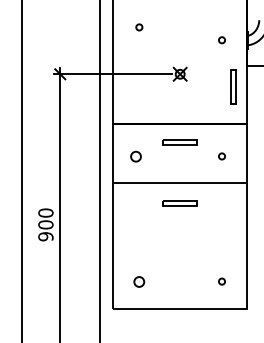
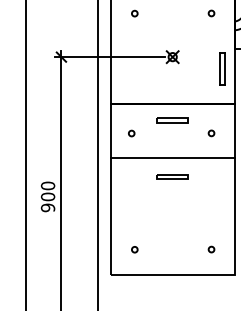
circle: (221, 40) -> (211, 13), moved
circle: (135, 156) -> (131, 133), size x0.62
circle: (139, 281) -> (134, 249), size x0.62

